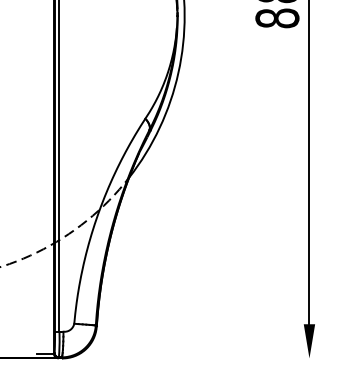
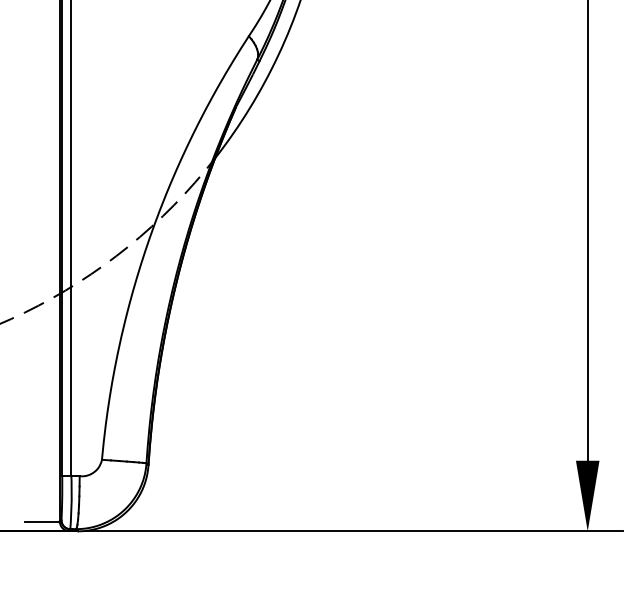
line: (196, 358) -> (354, 531), added

